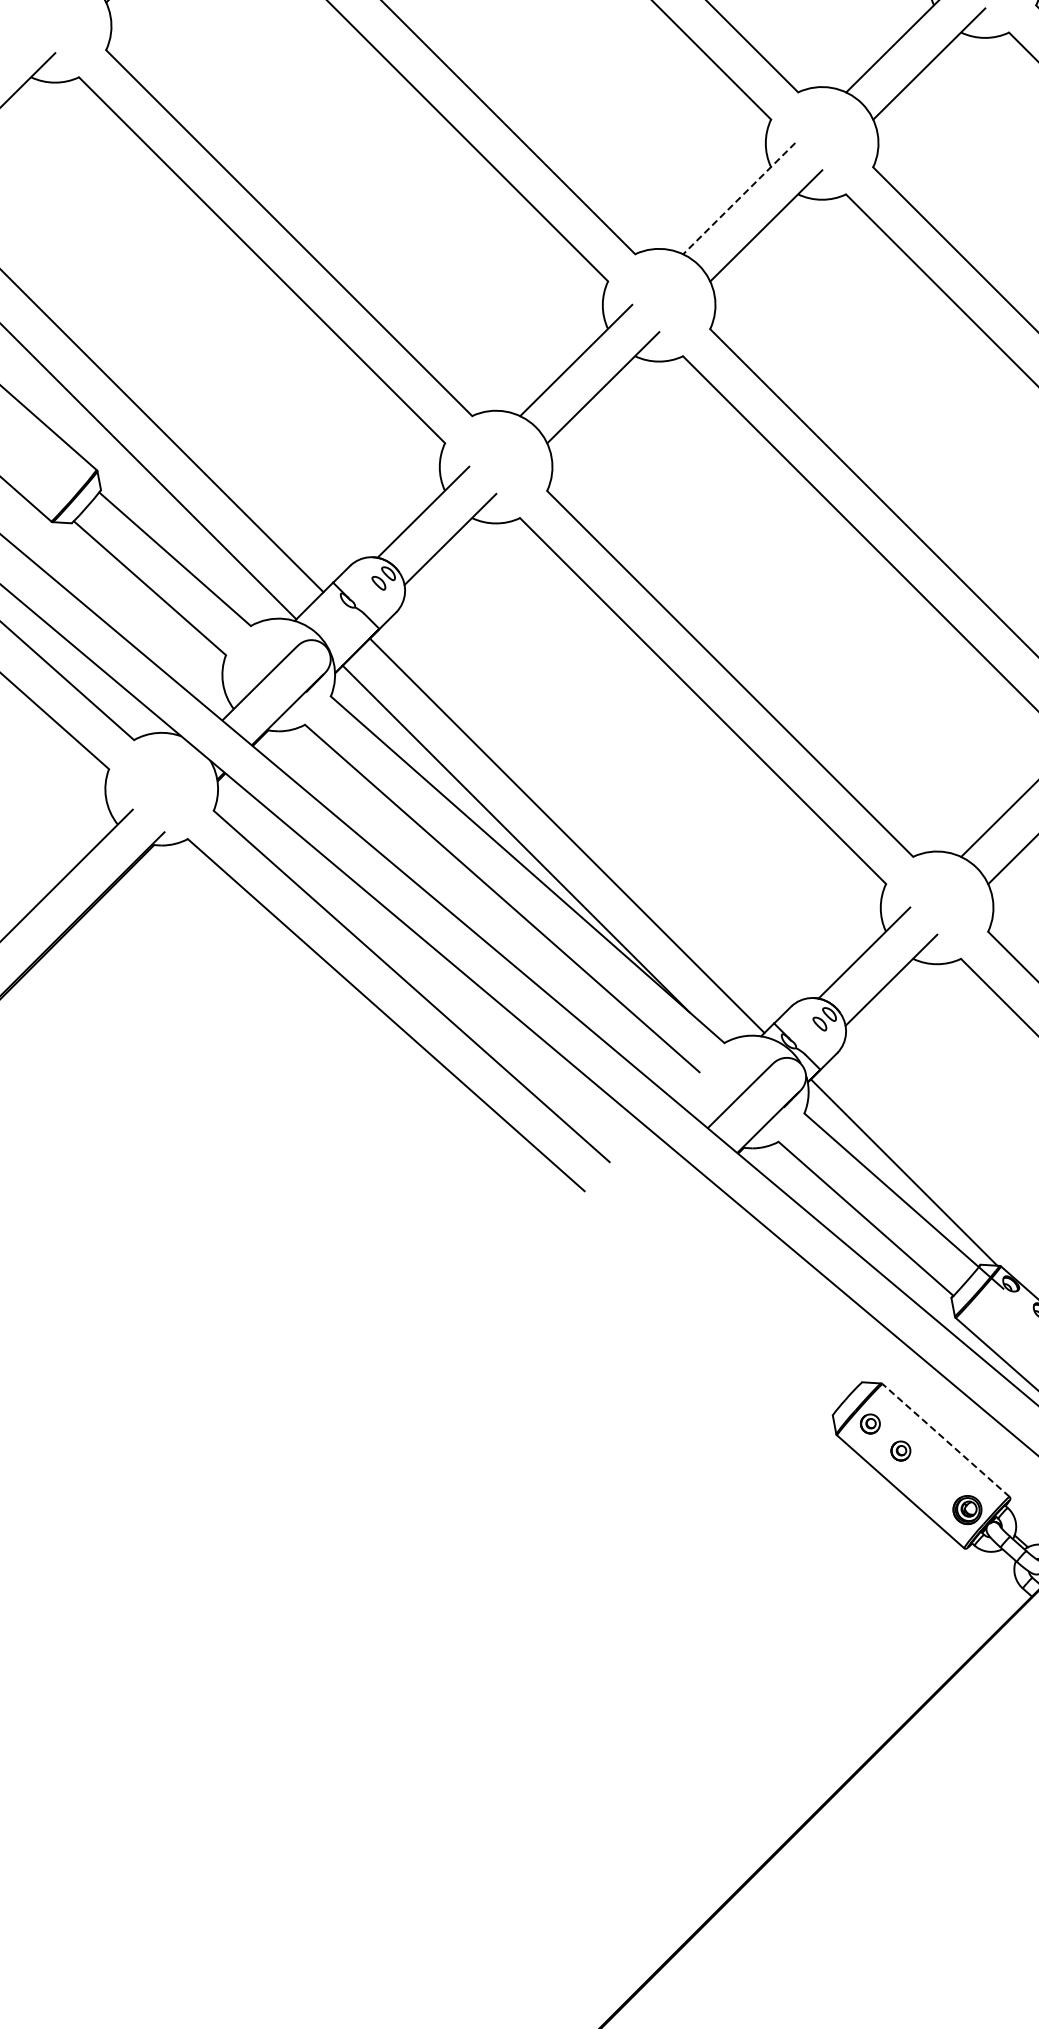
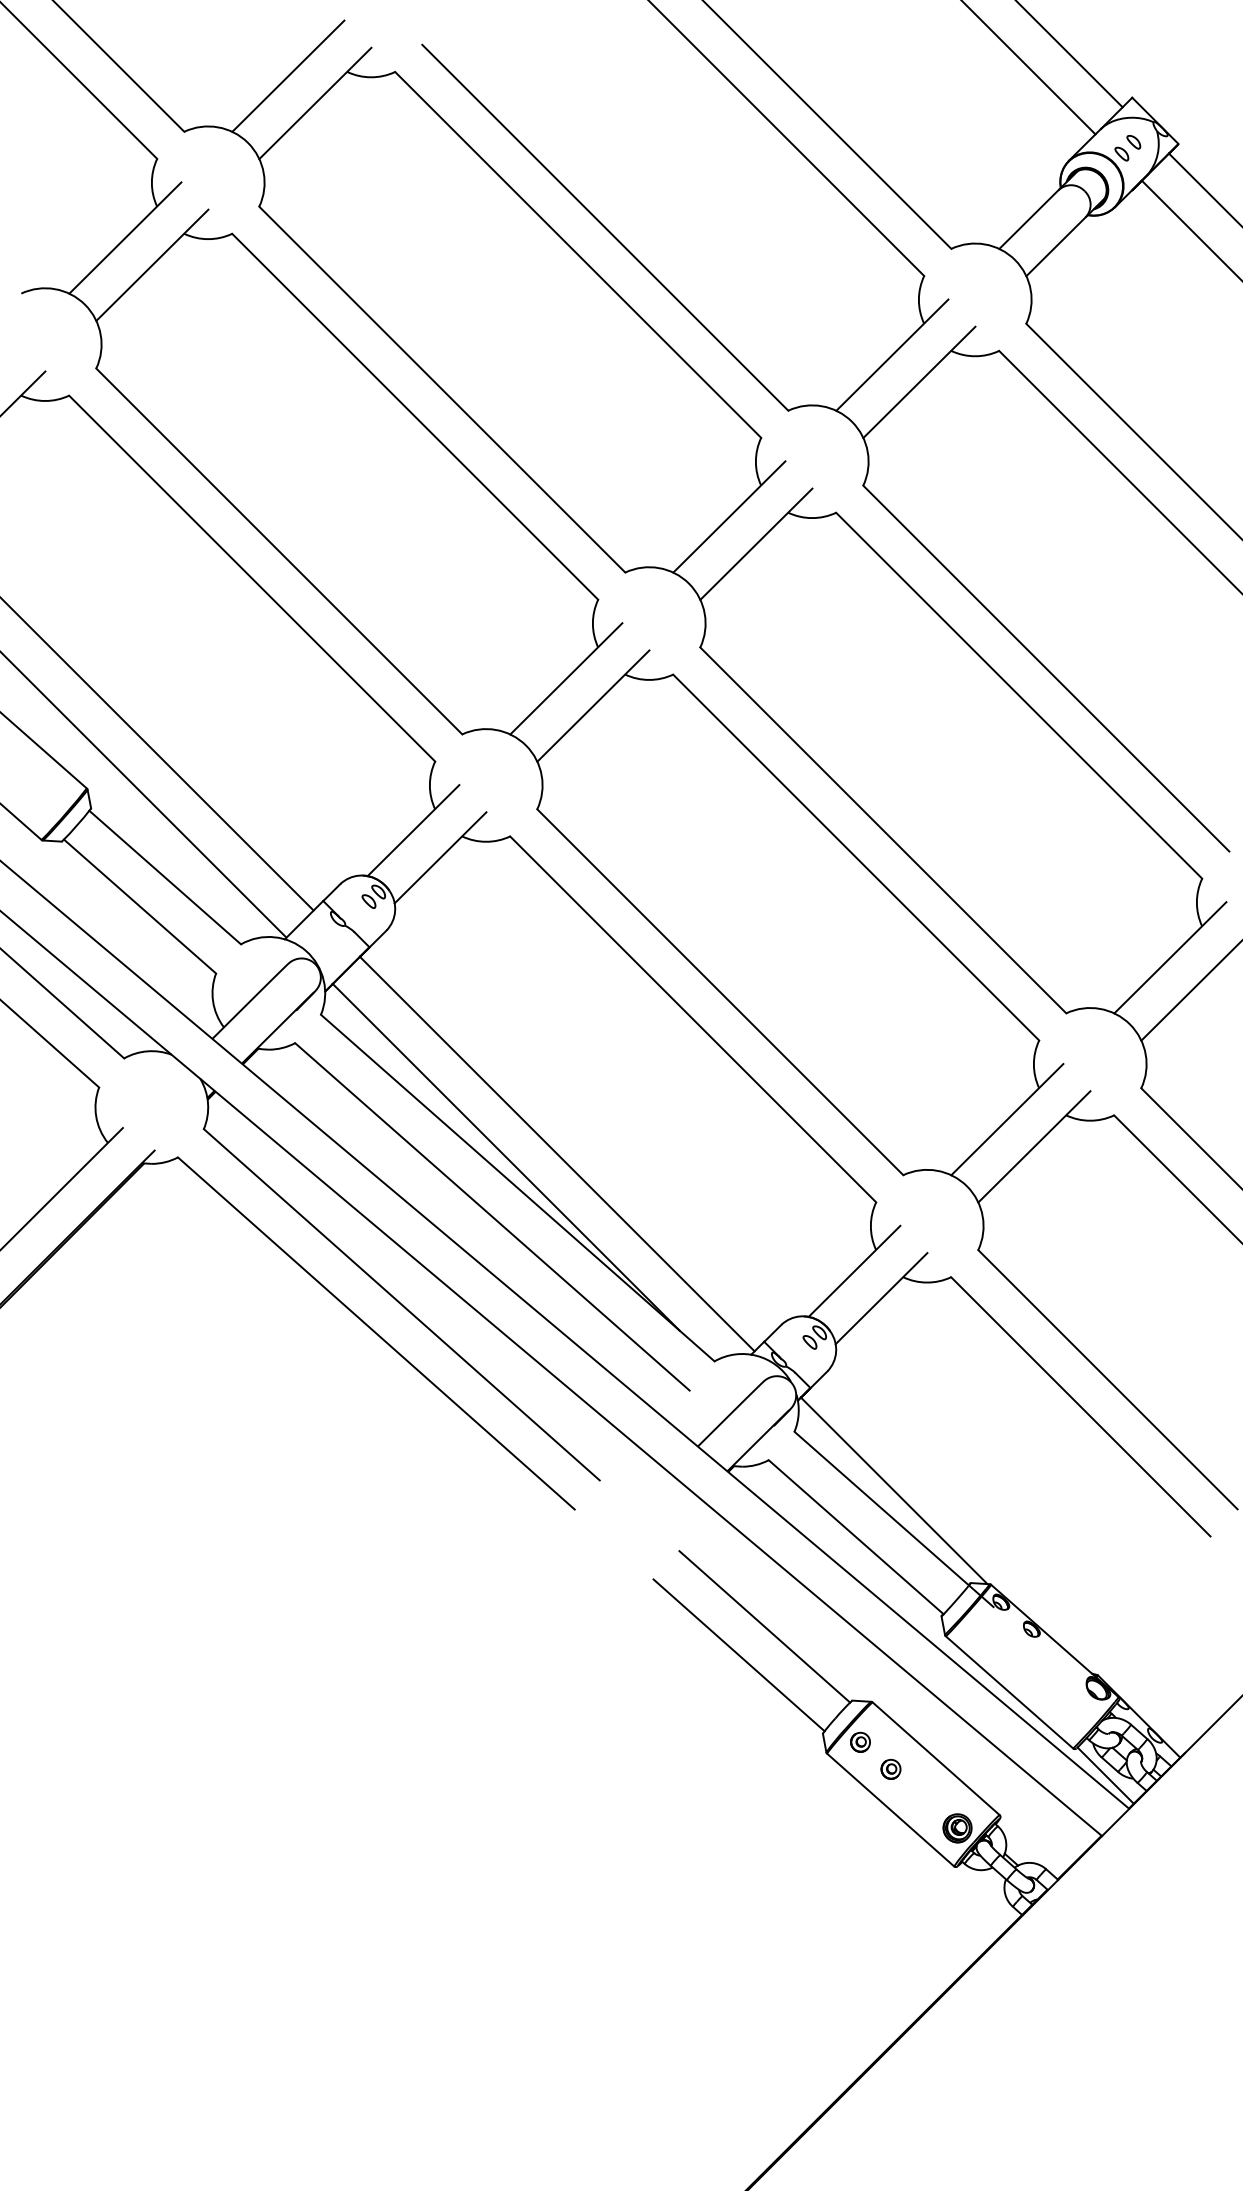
line: (739, 199) -> (729, 517), dashed -> solid
line: (774, 1308) -> (764, 1626), added
line: (748, 1337) -> (738, 1655), added
line: (946, 1440) -> (936, 1758), dashed -> solid

